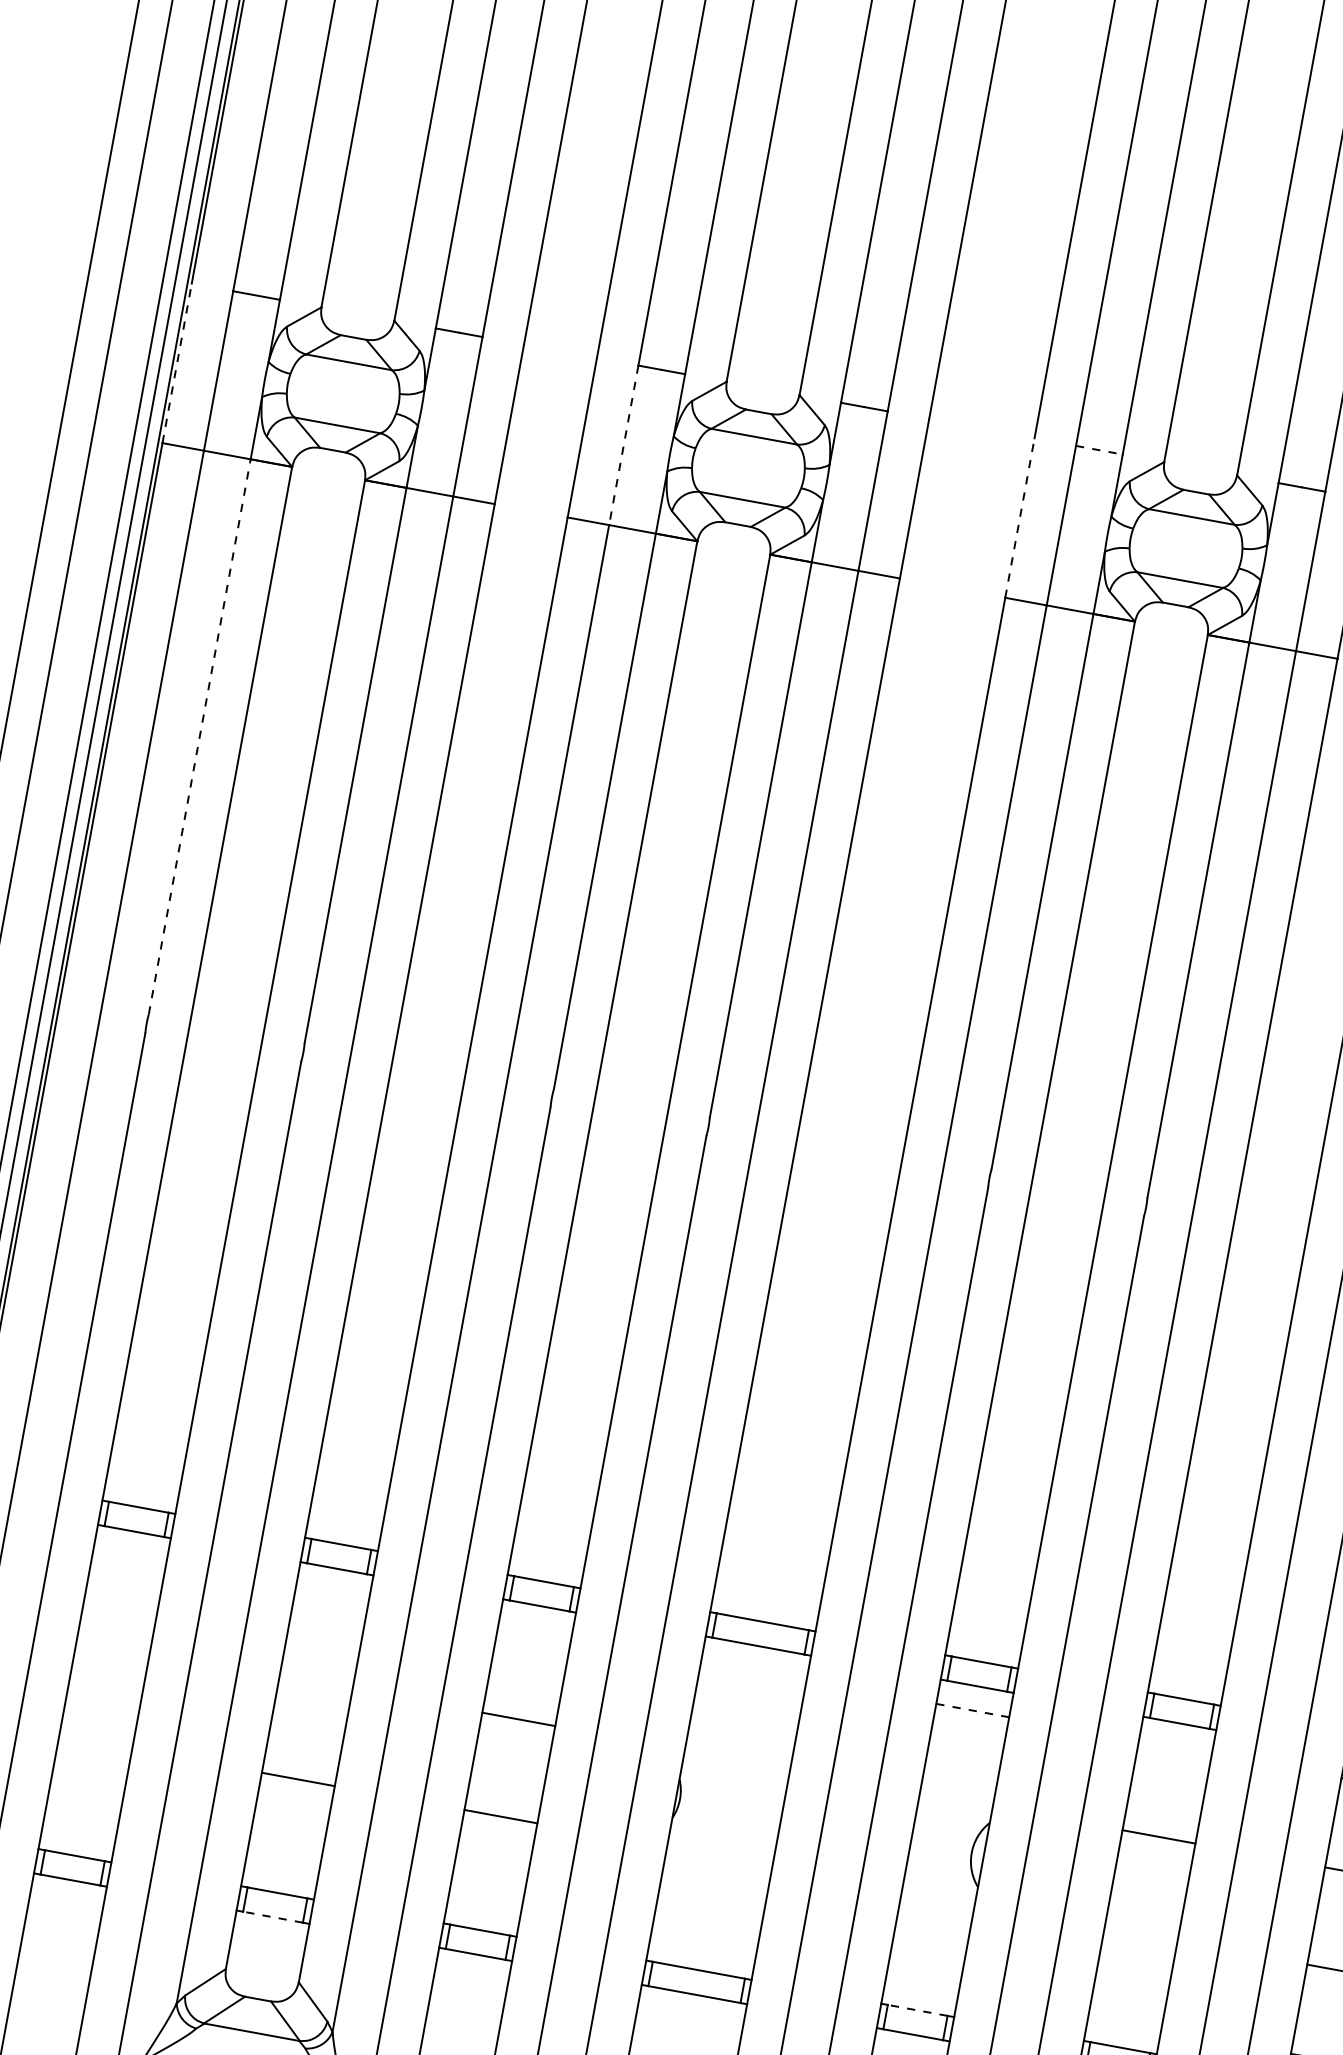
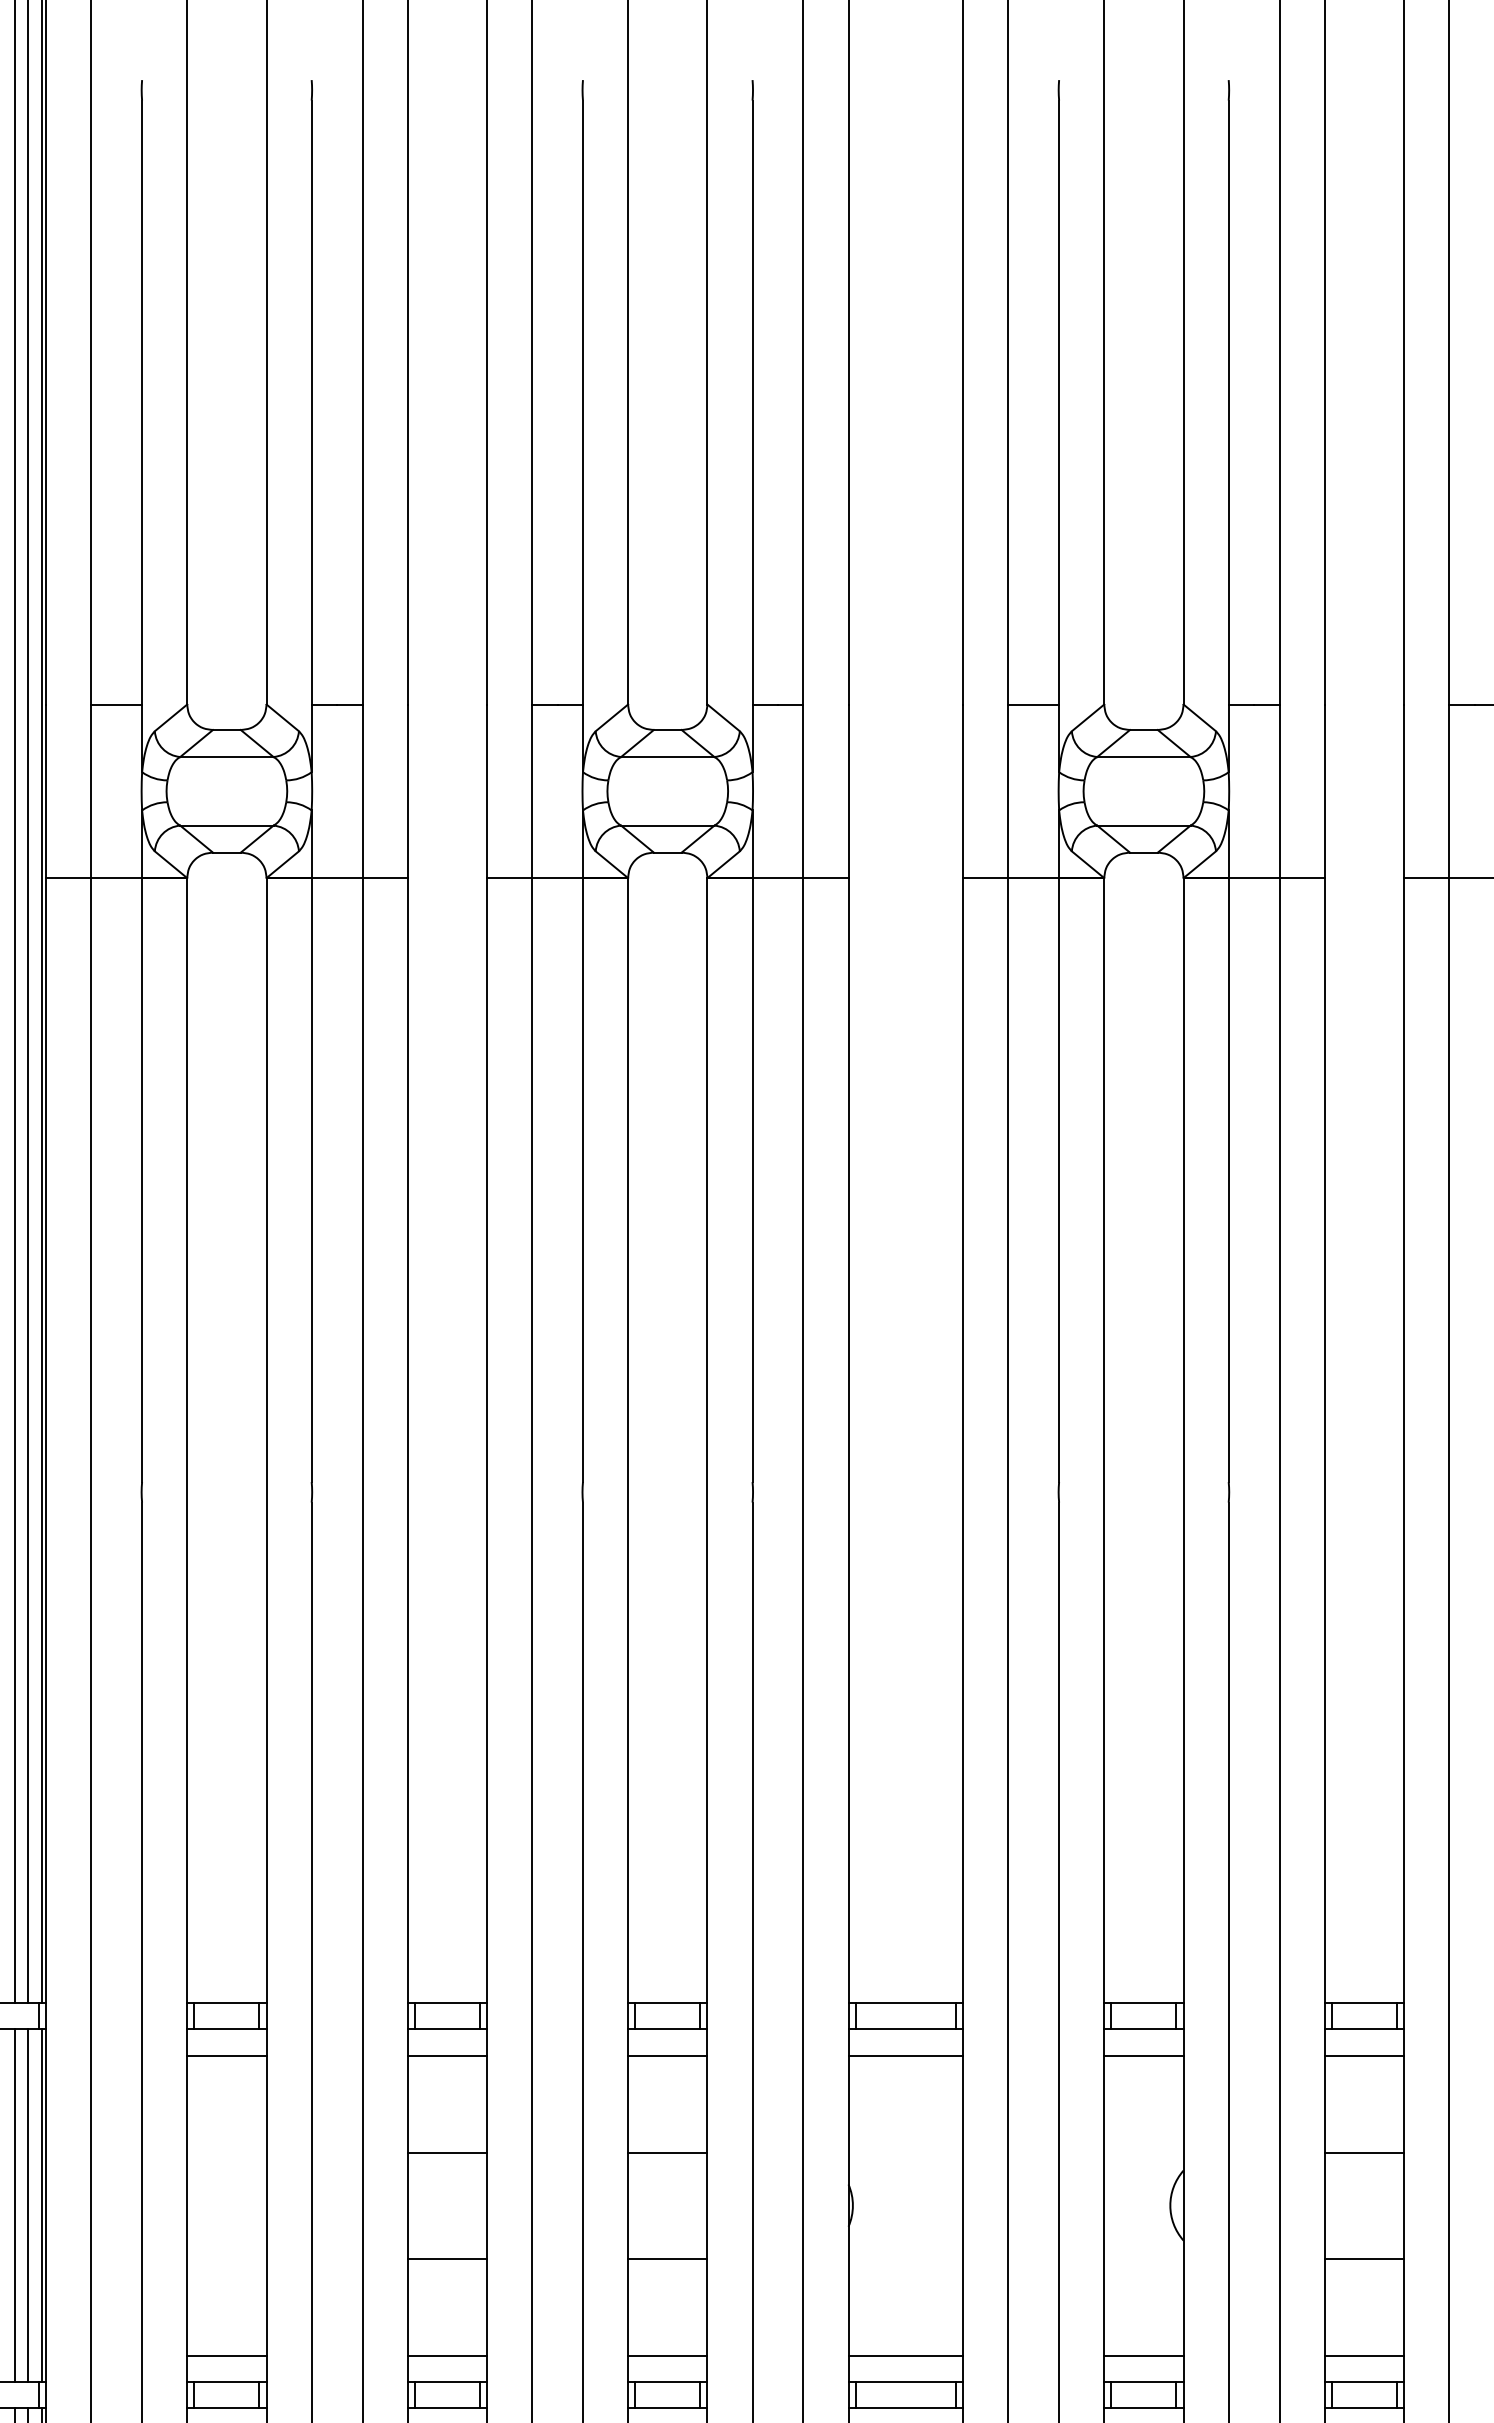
line: (177, 363) -> (46, 791), dashed -> solid
line: (624, 445) -> (532, 791), dashed -> solid
line: (1100, 450) -> (1034, 704), dashed -> solid
line: (1020, 518) -> (963, 791), dashed -> solid
line: (200, 737) -> (142, 1180), dashed -> solid
line: (129, 1555) -> (226, 2055), added
line: (332, 1592) -> (447, 2055), added
line: (534, 1630) -> (667, 2055), added
line: (753, 1670) -> (905, 2055), added
line: (316, 1682) -> (447, 2152), added
line: (972, 1710) -> (1143, 2055), dashed -> solid
line: (1175, 1747) -> (1364, 2055), added
line: (79, 1831) -> (226, 2355), added
line: (282, 1868) -> (447, 2355), added
line: (484, 1905) -> (667, 2355), added
line: (273, 1917) -> (447, 2408), dashed -> solid
line: (1141, 1934) -> (1364, 2258), added
line: (703, 1945) -> (905, 2355), added
line: (921, 1986) -> (1143, 2355), added
line: (917, 2009) -> (1143, 2381), dashed -> solid
line: (1124, 2023) -> (1364, 2355), added

